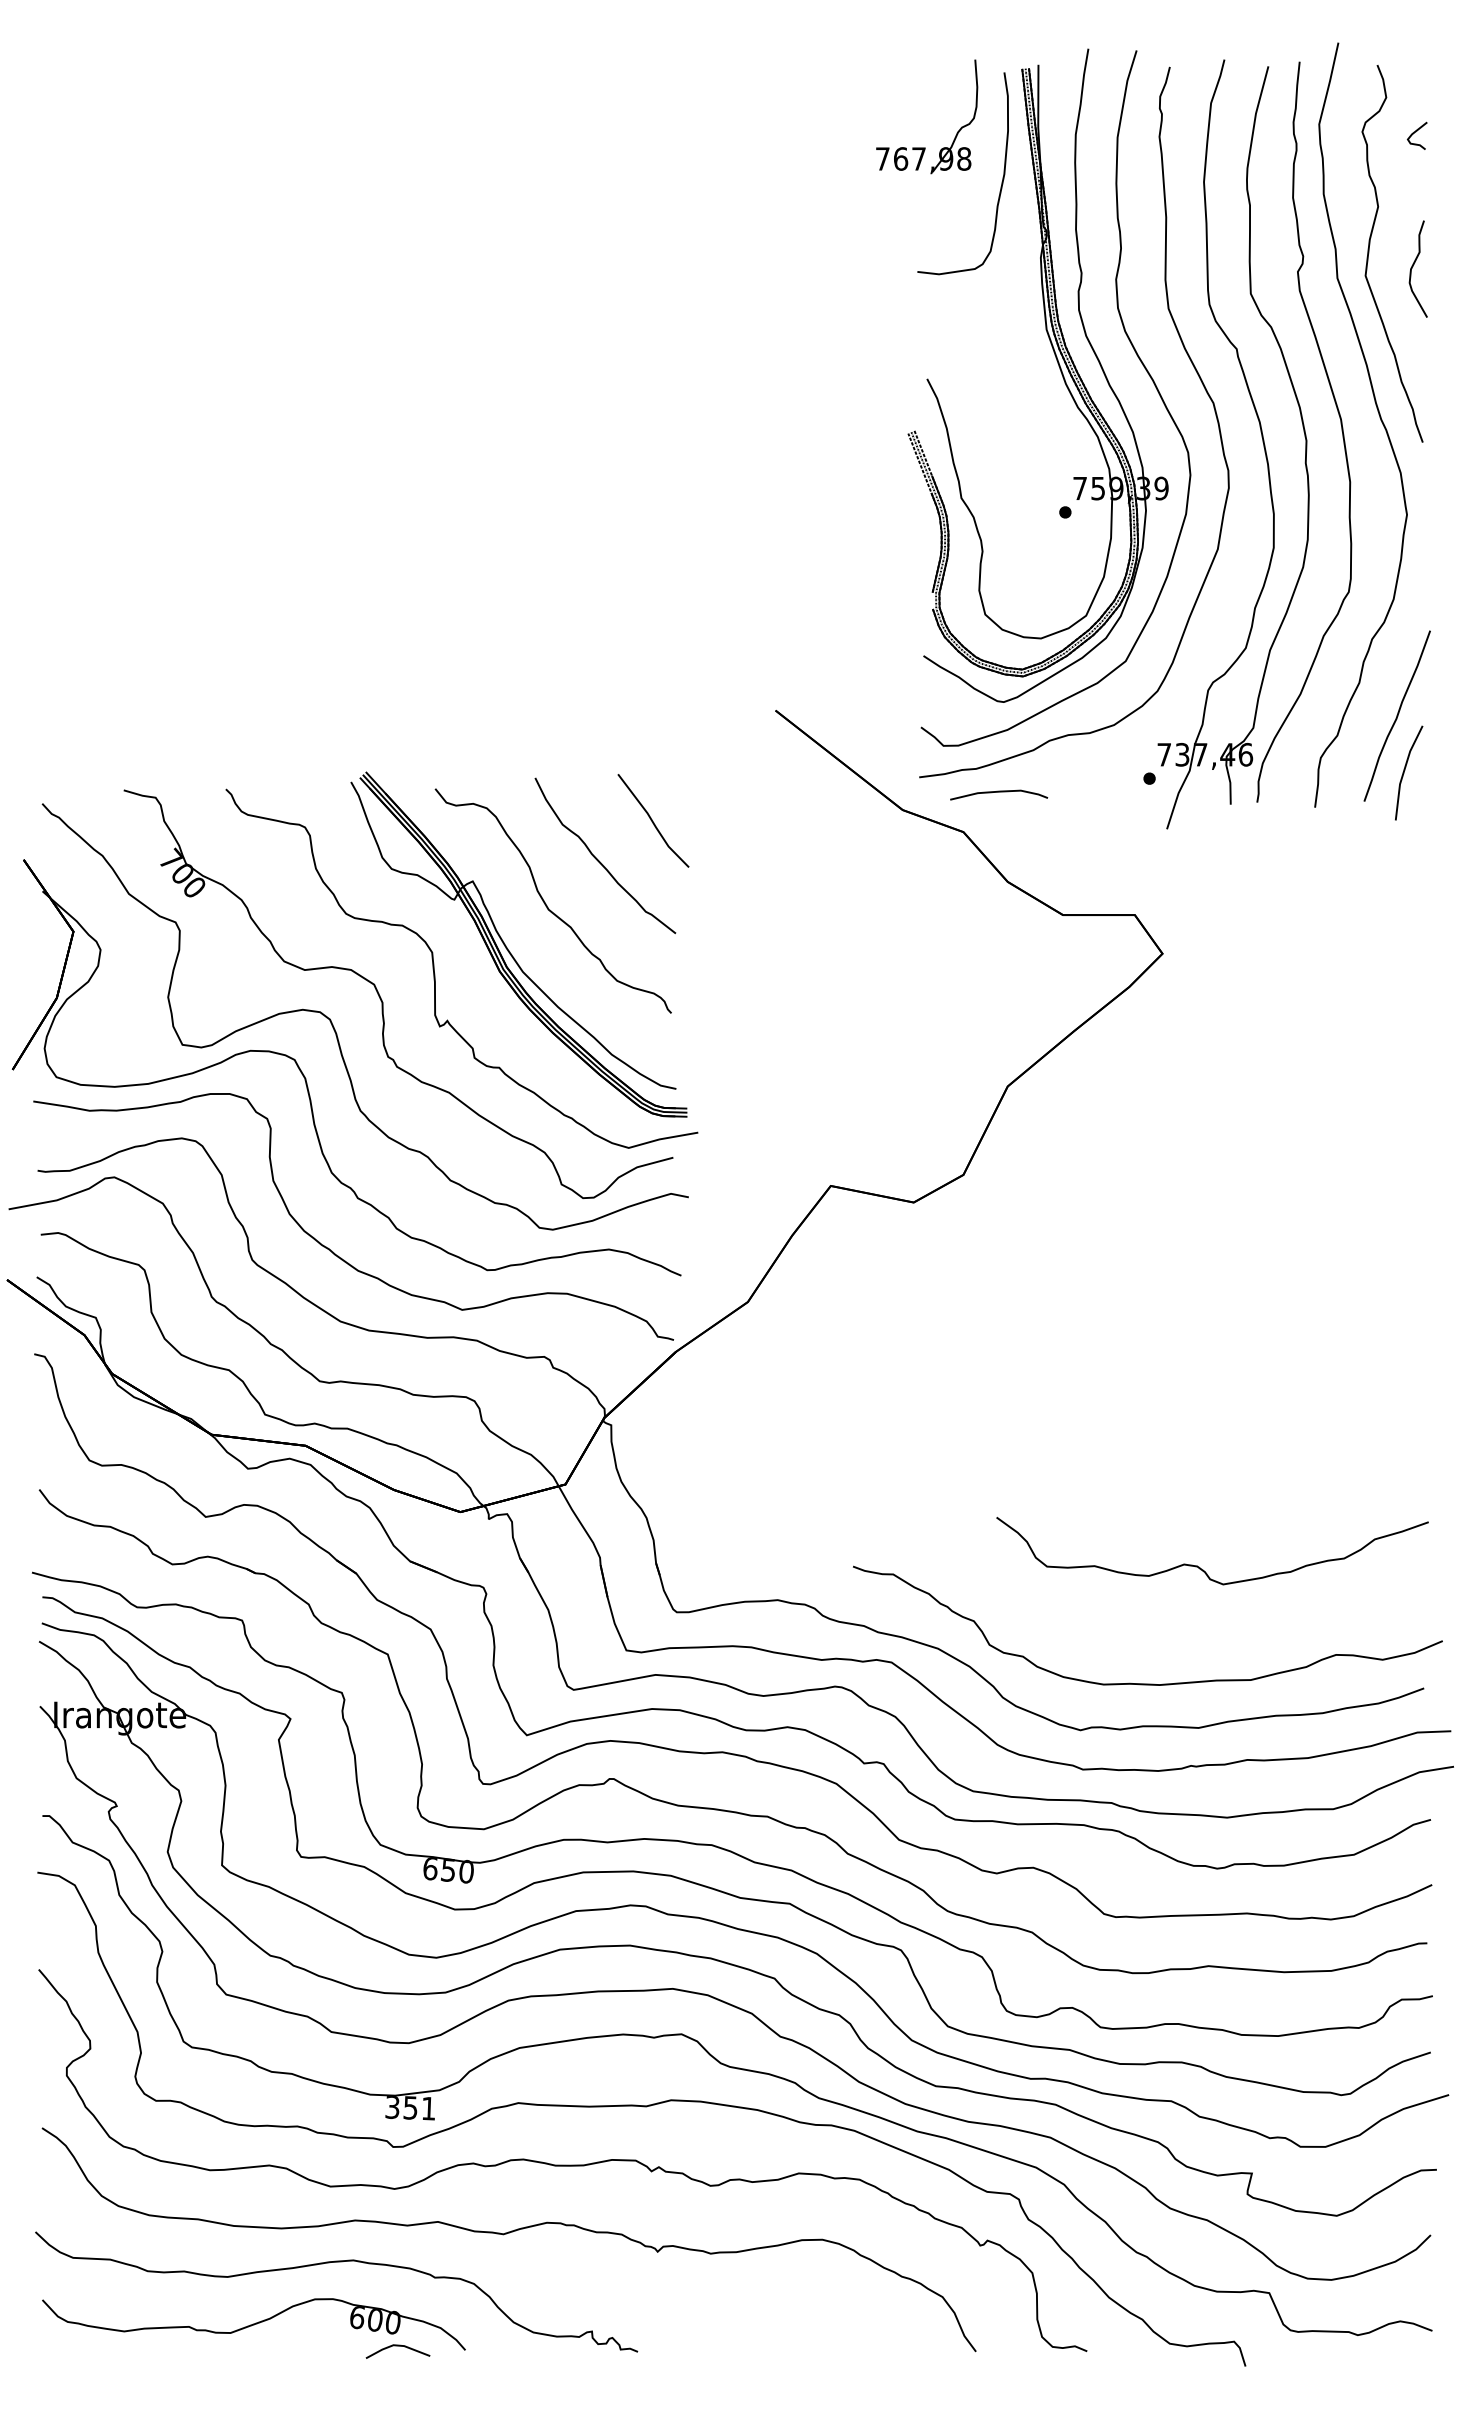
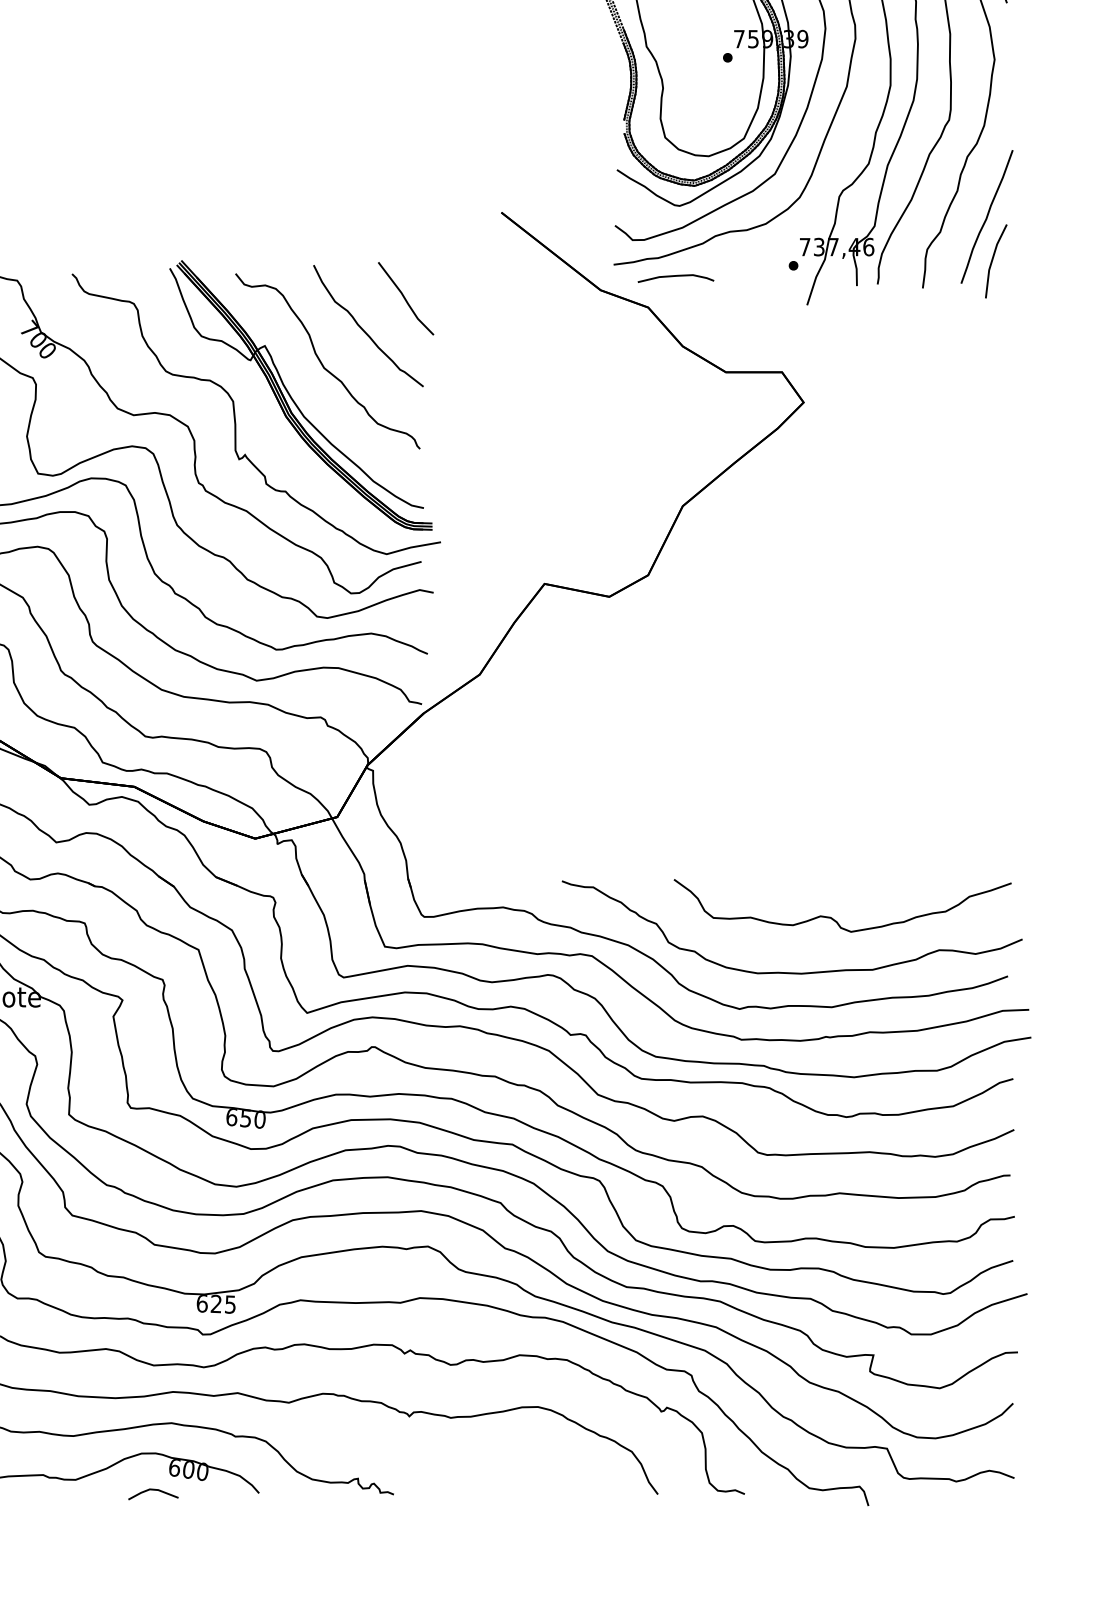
part: (1199, 1566) -> (832, 917), moved
text: (410, 2108) -> (216, 1304), 351 -> 625
line: (397, 2346) -> (152, 1490), moved

